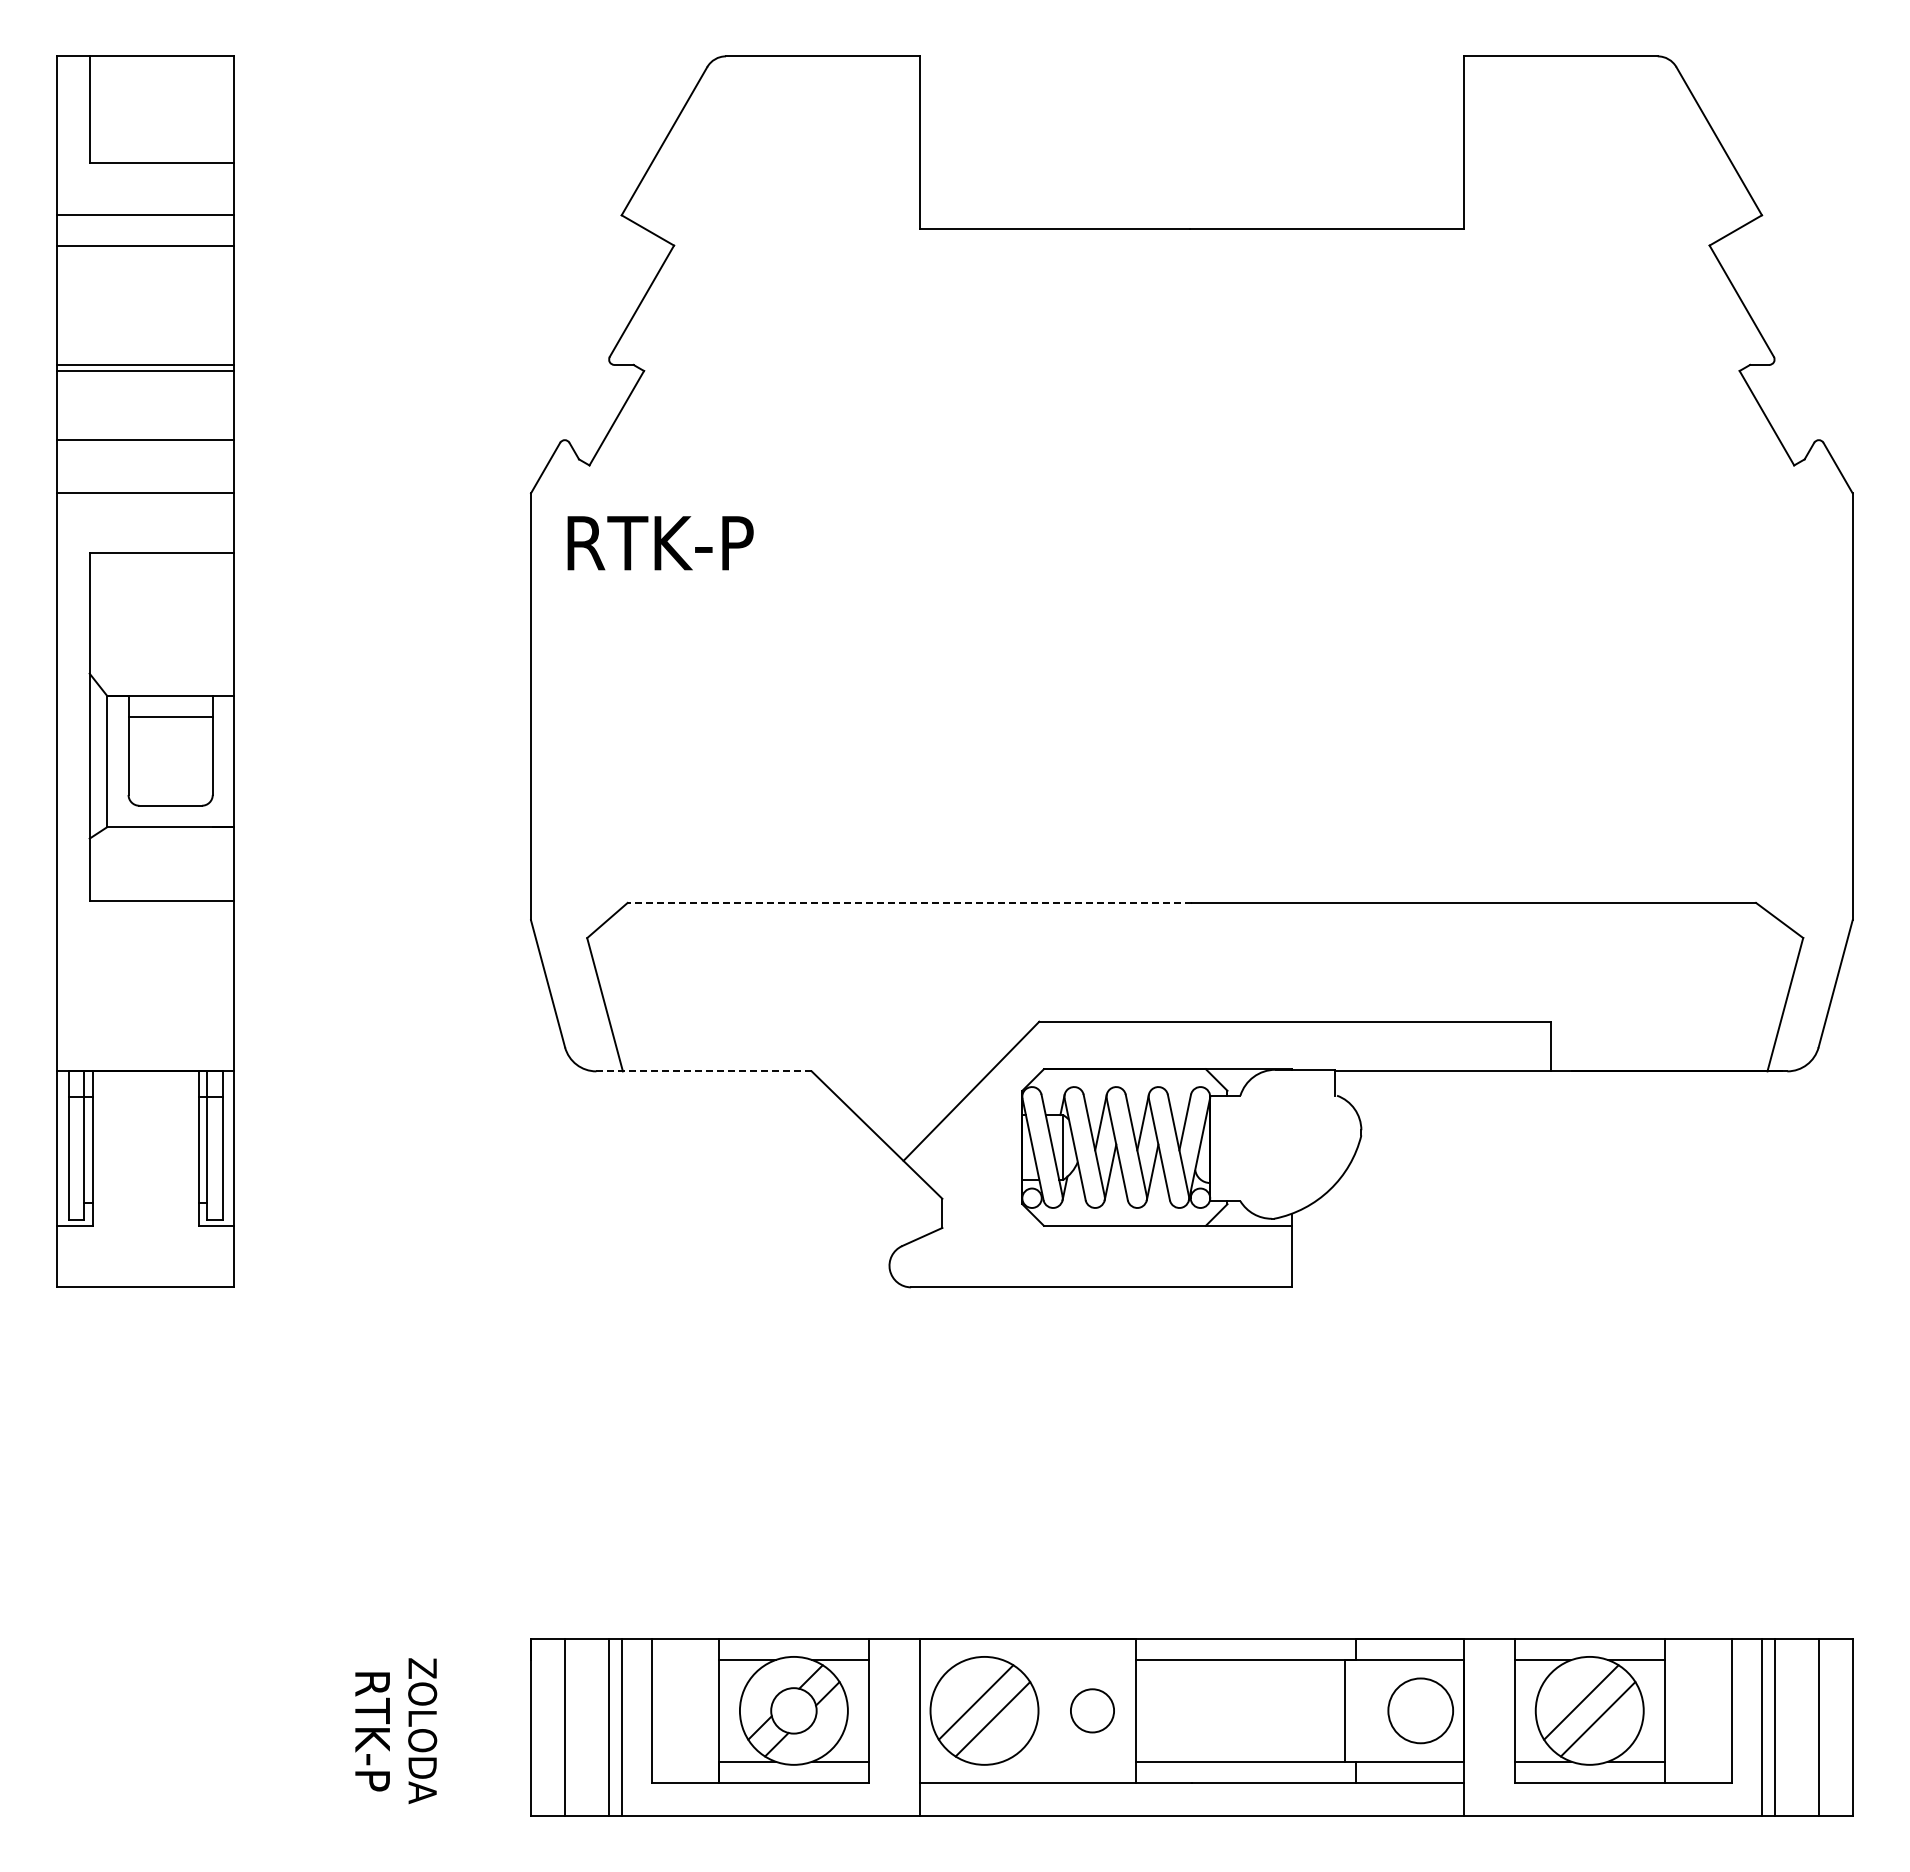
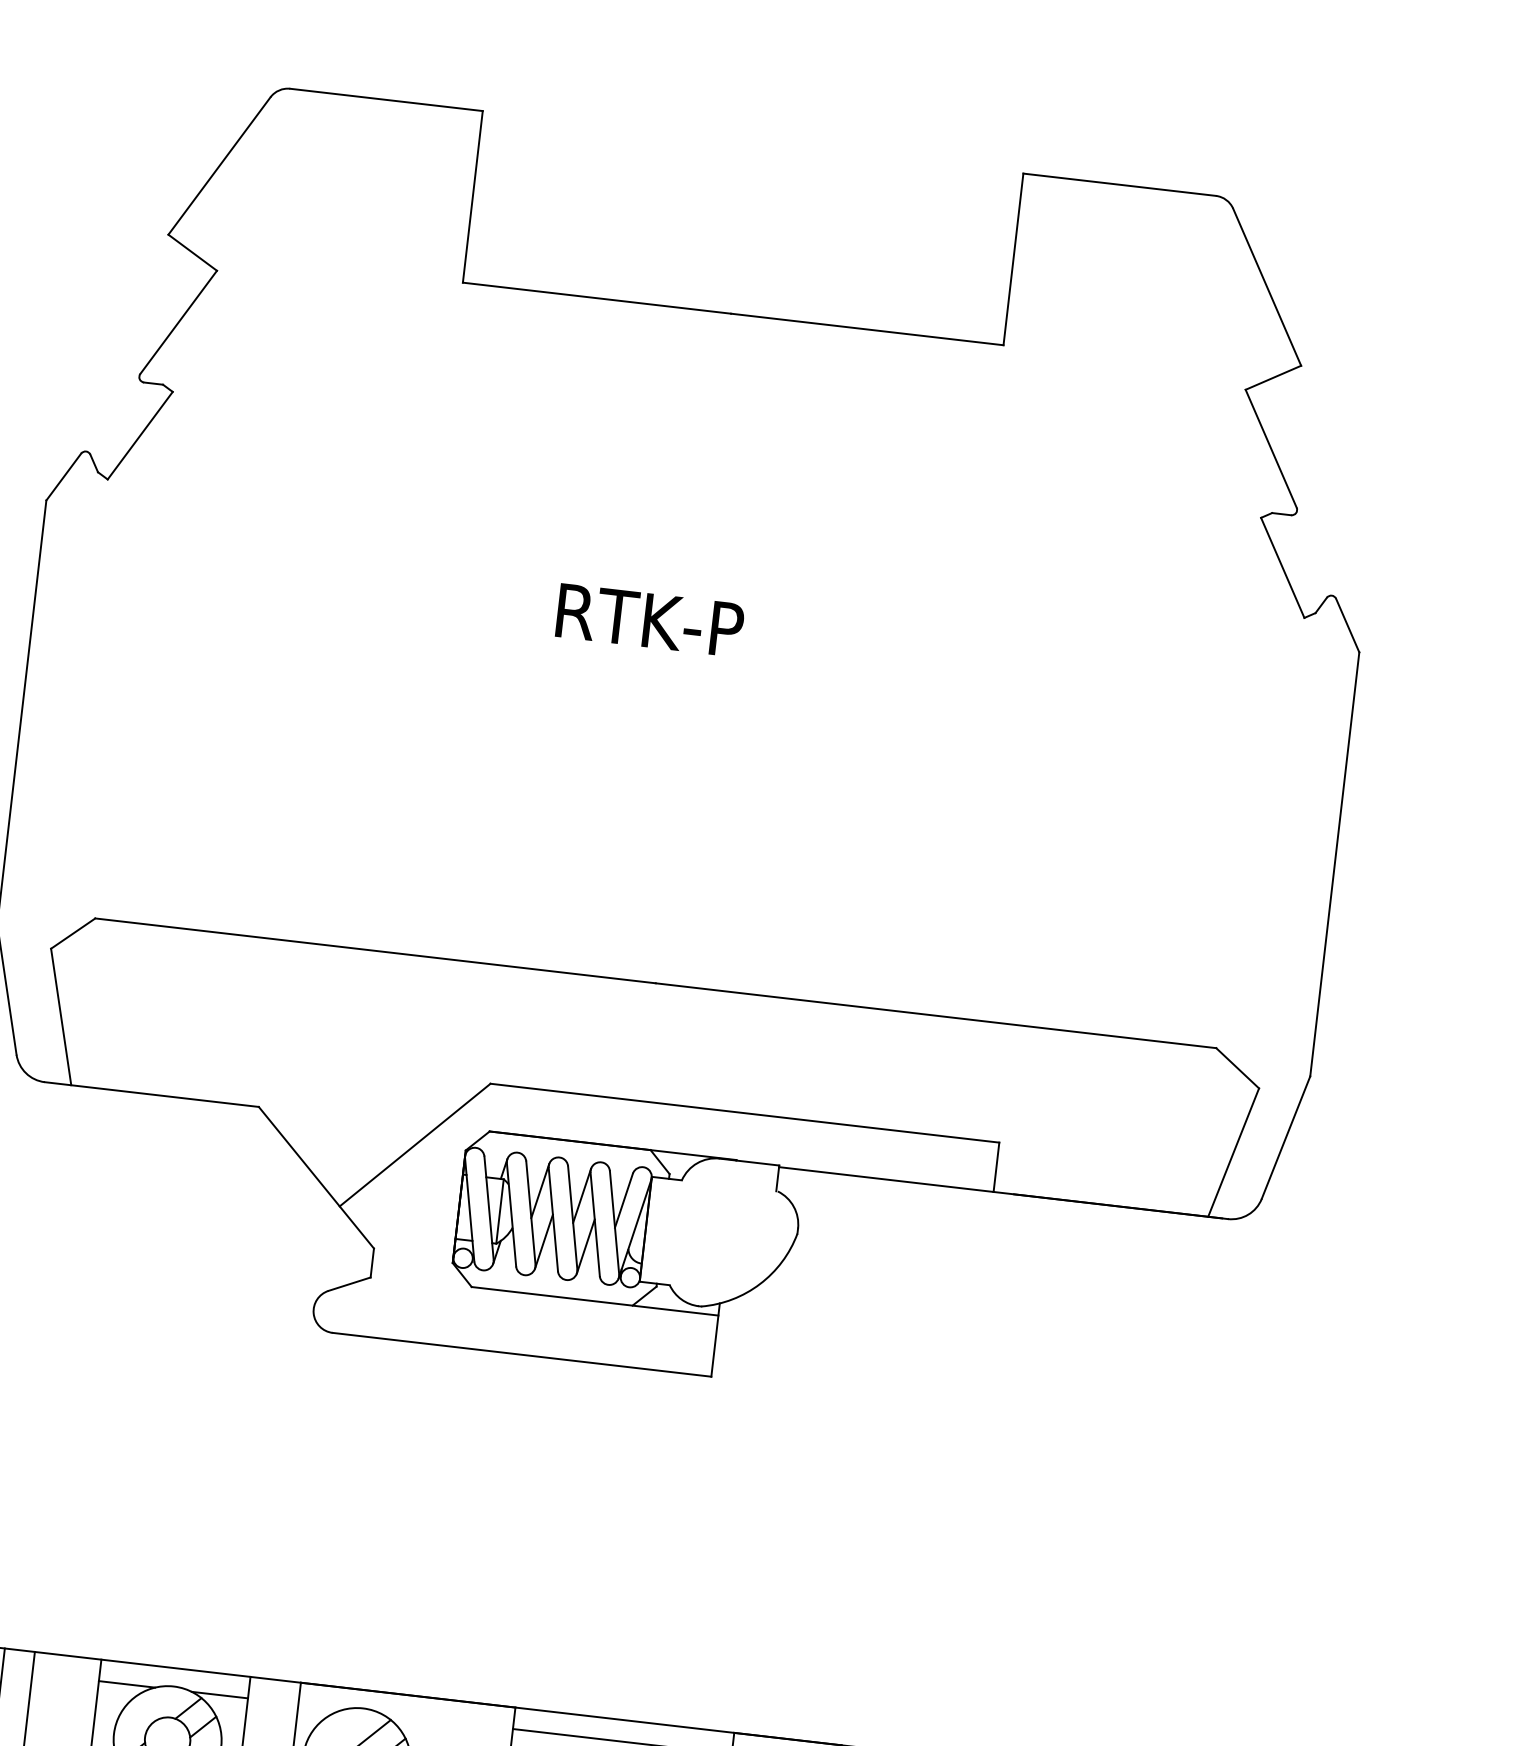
text: (660, 543) -> (650, 620), moved
line: (909, 902) -> (375, 950), dashed -> solid
line: (704, 1071) -> (152, 1094), dashed -> solid

